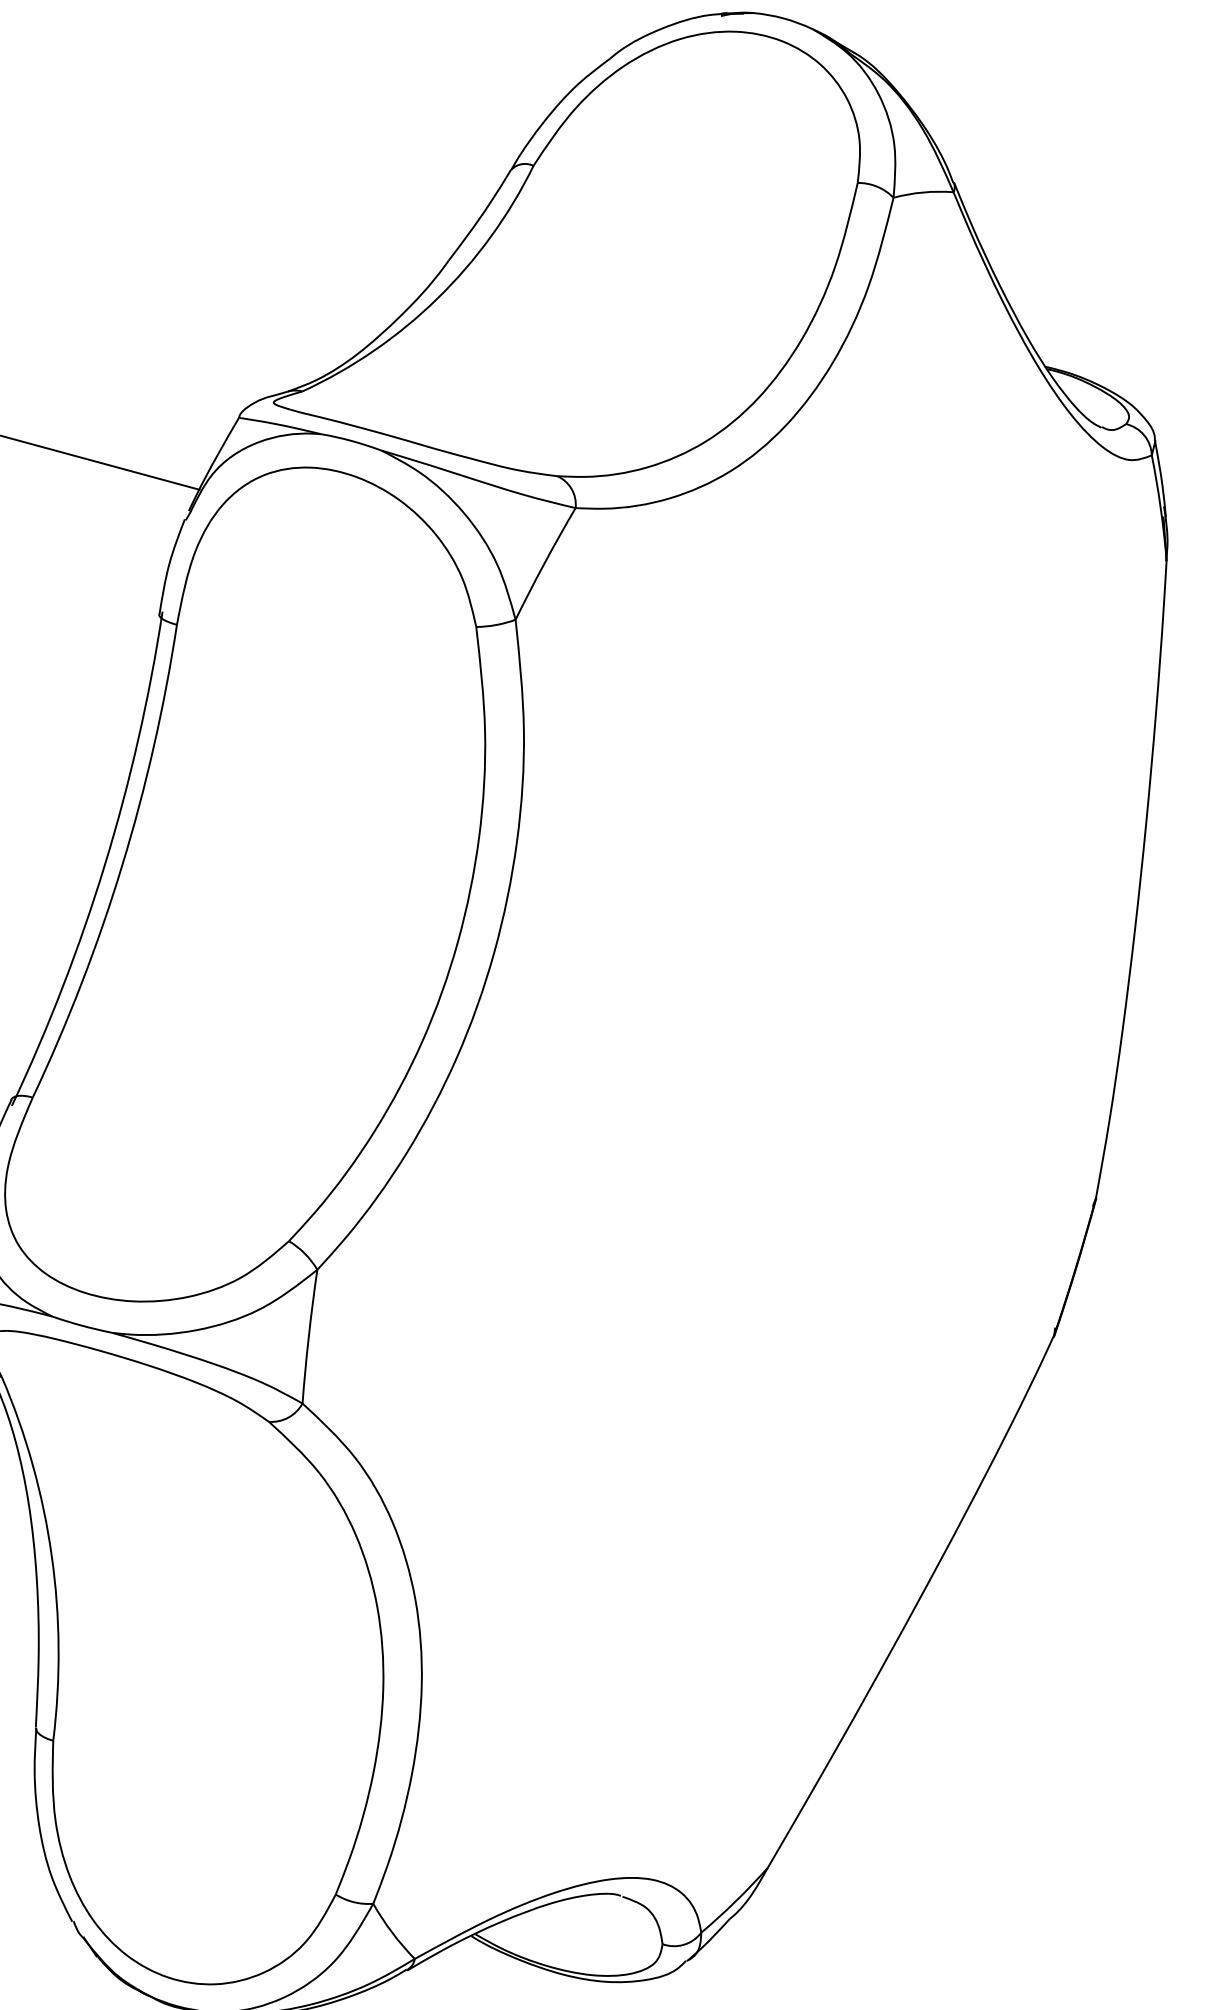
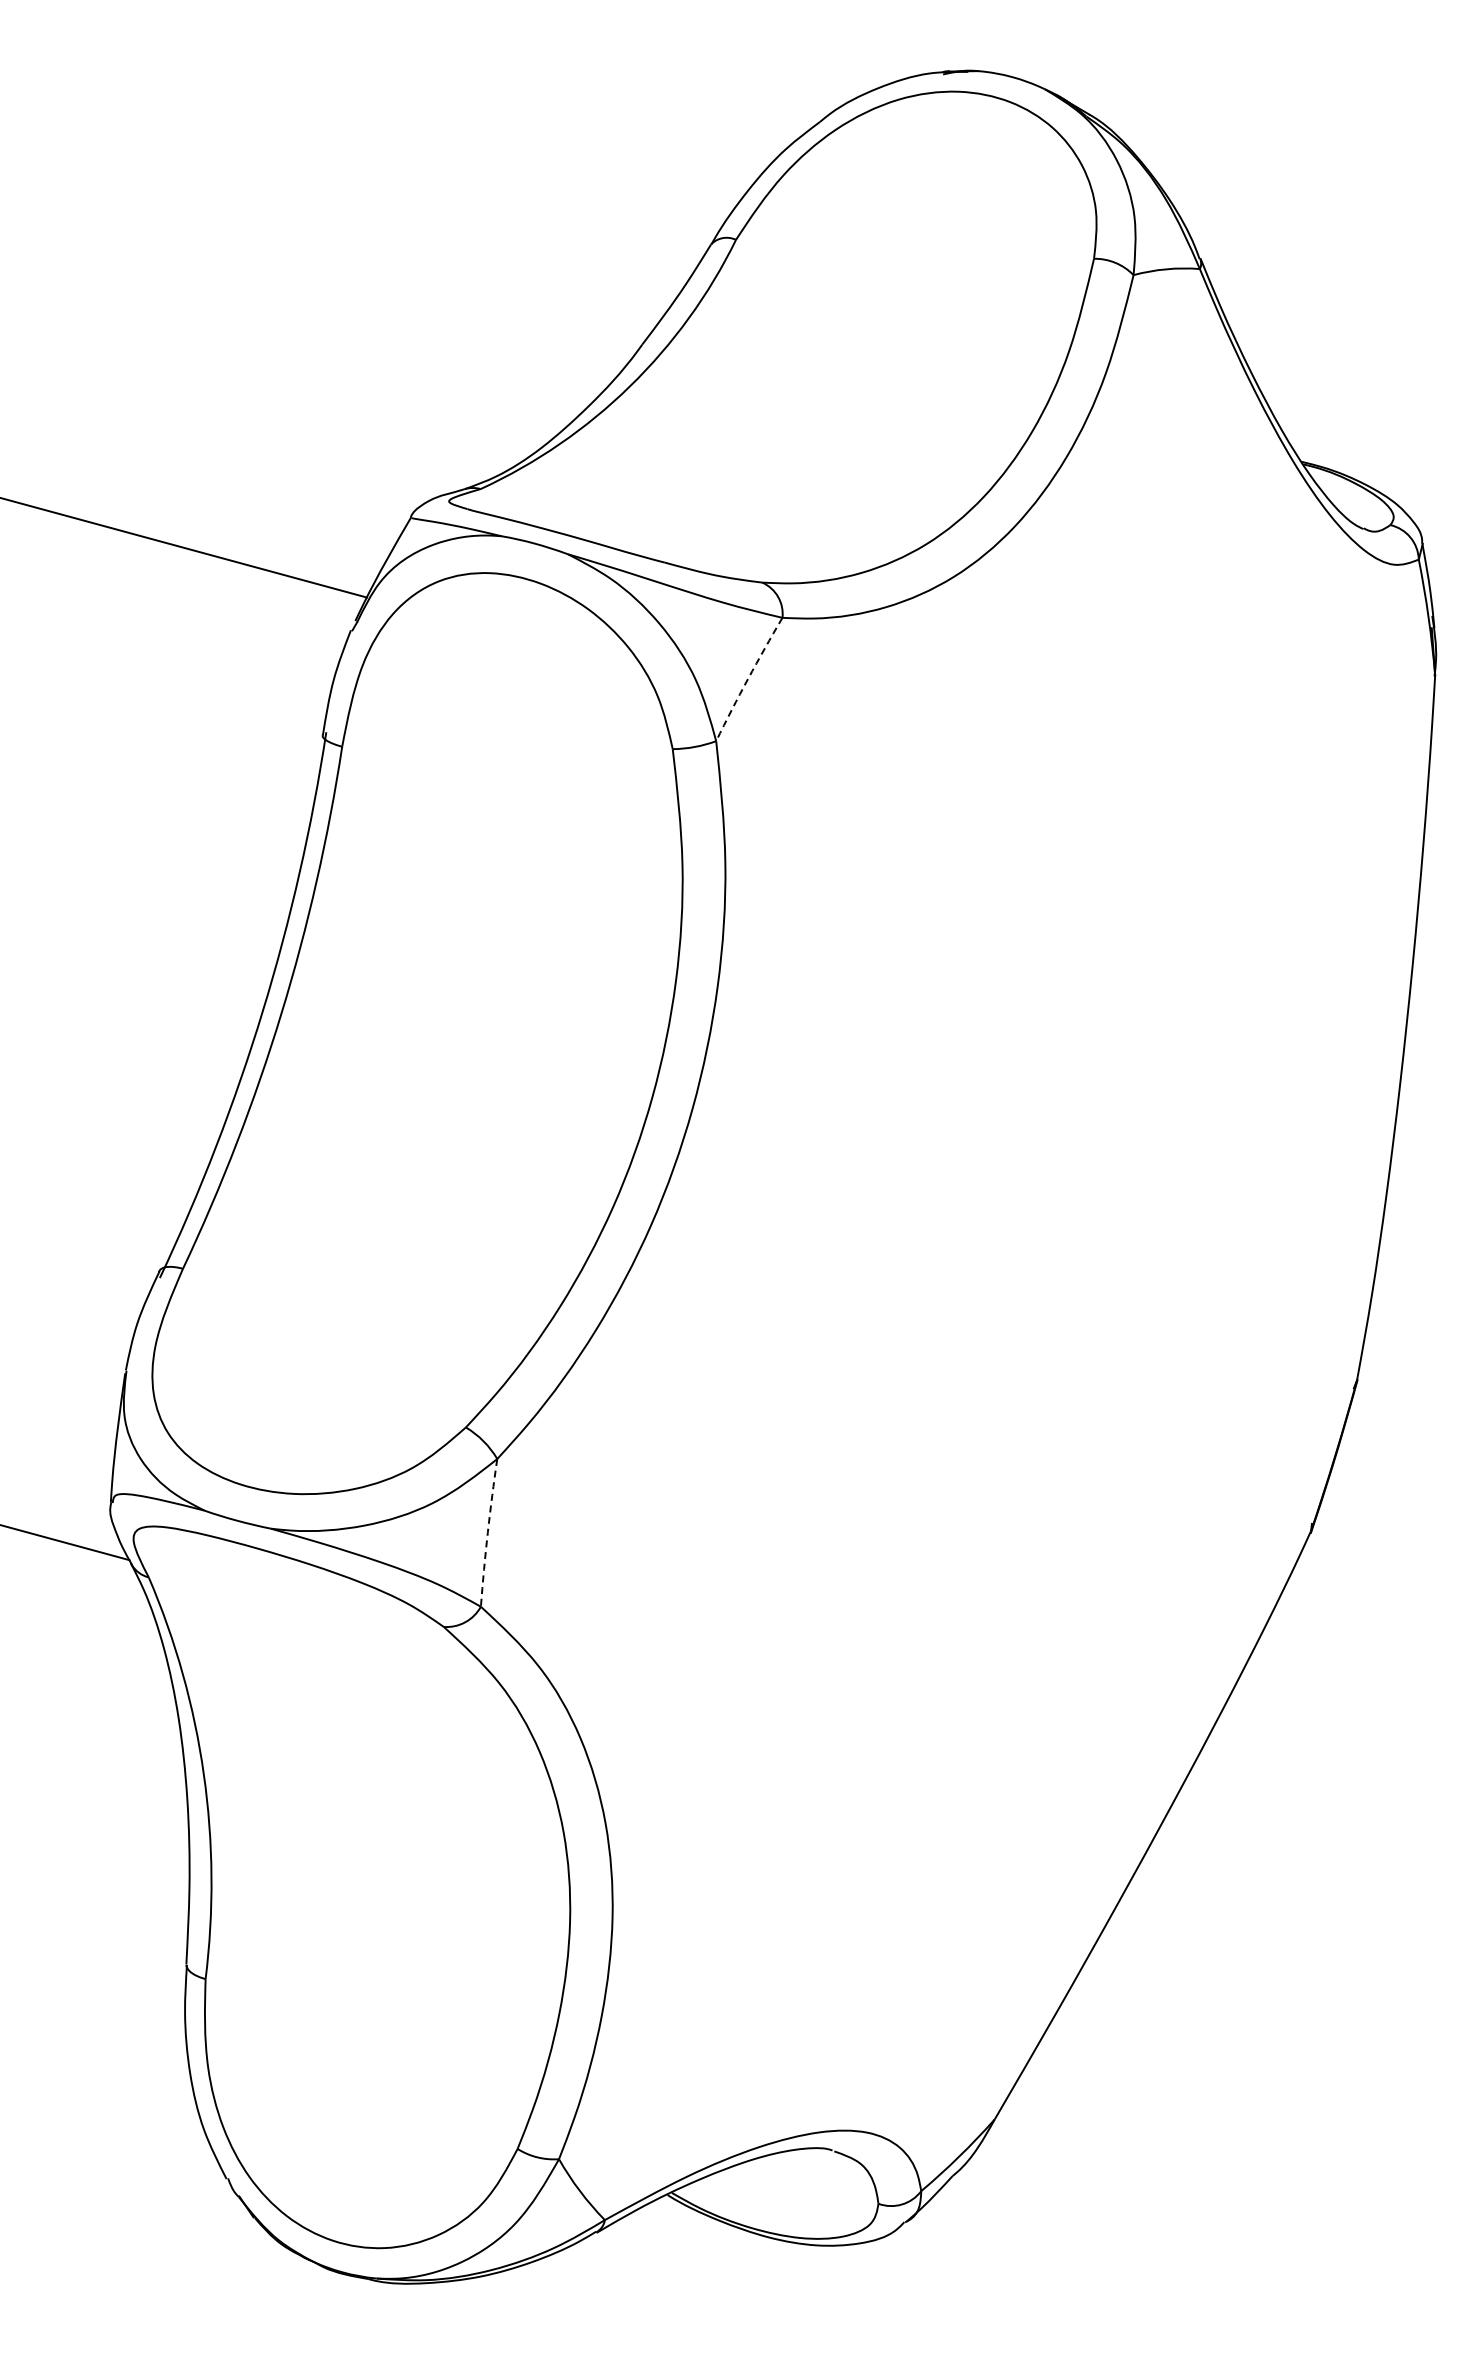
arc: (544, 563) -> (748, 678), solid -> dashed
arc: (308, 1336) -> (487, 1532), solid -> dashed

